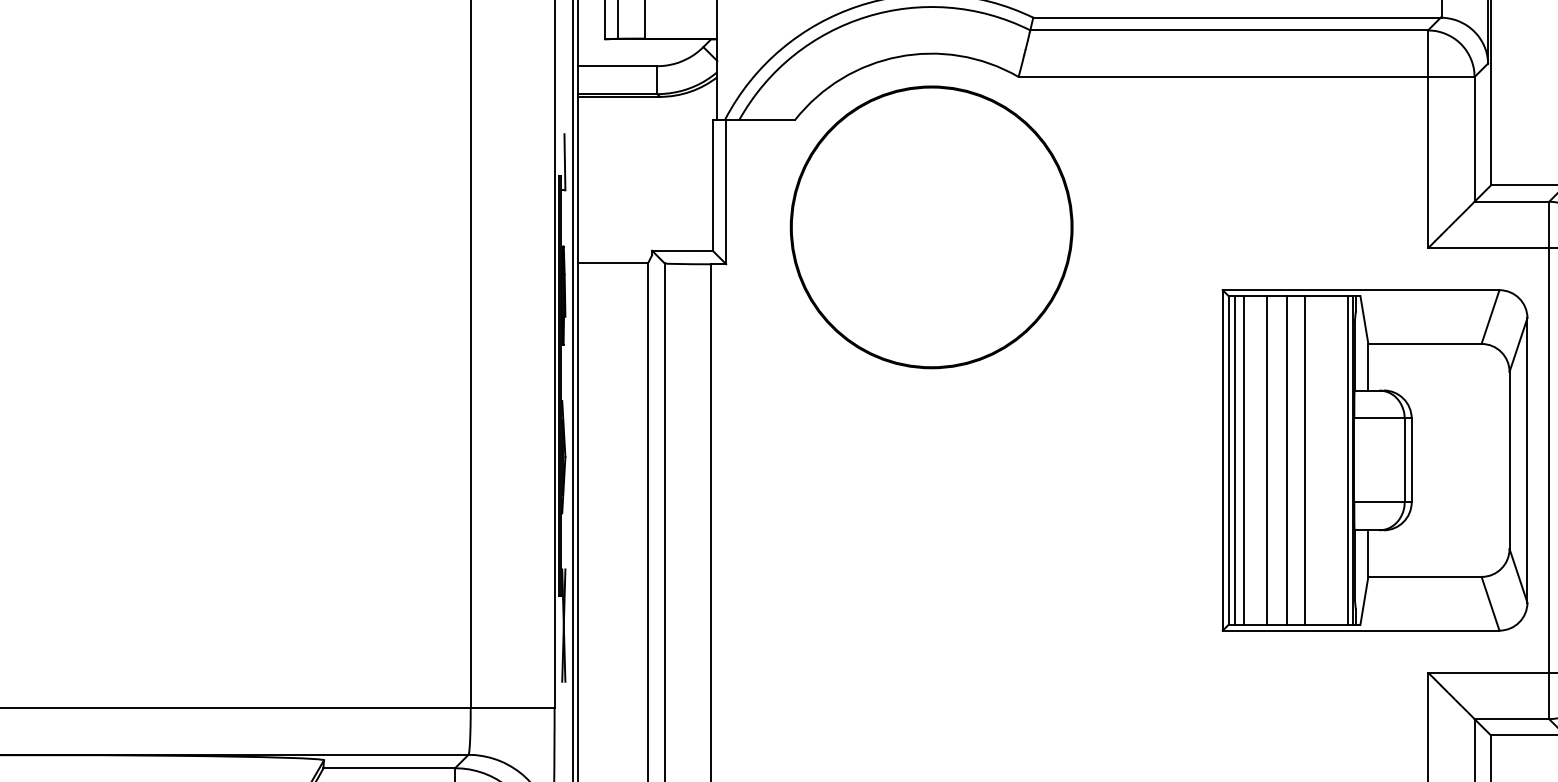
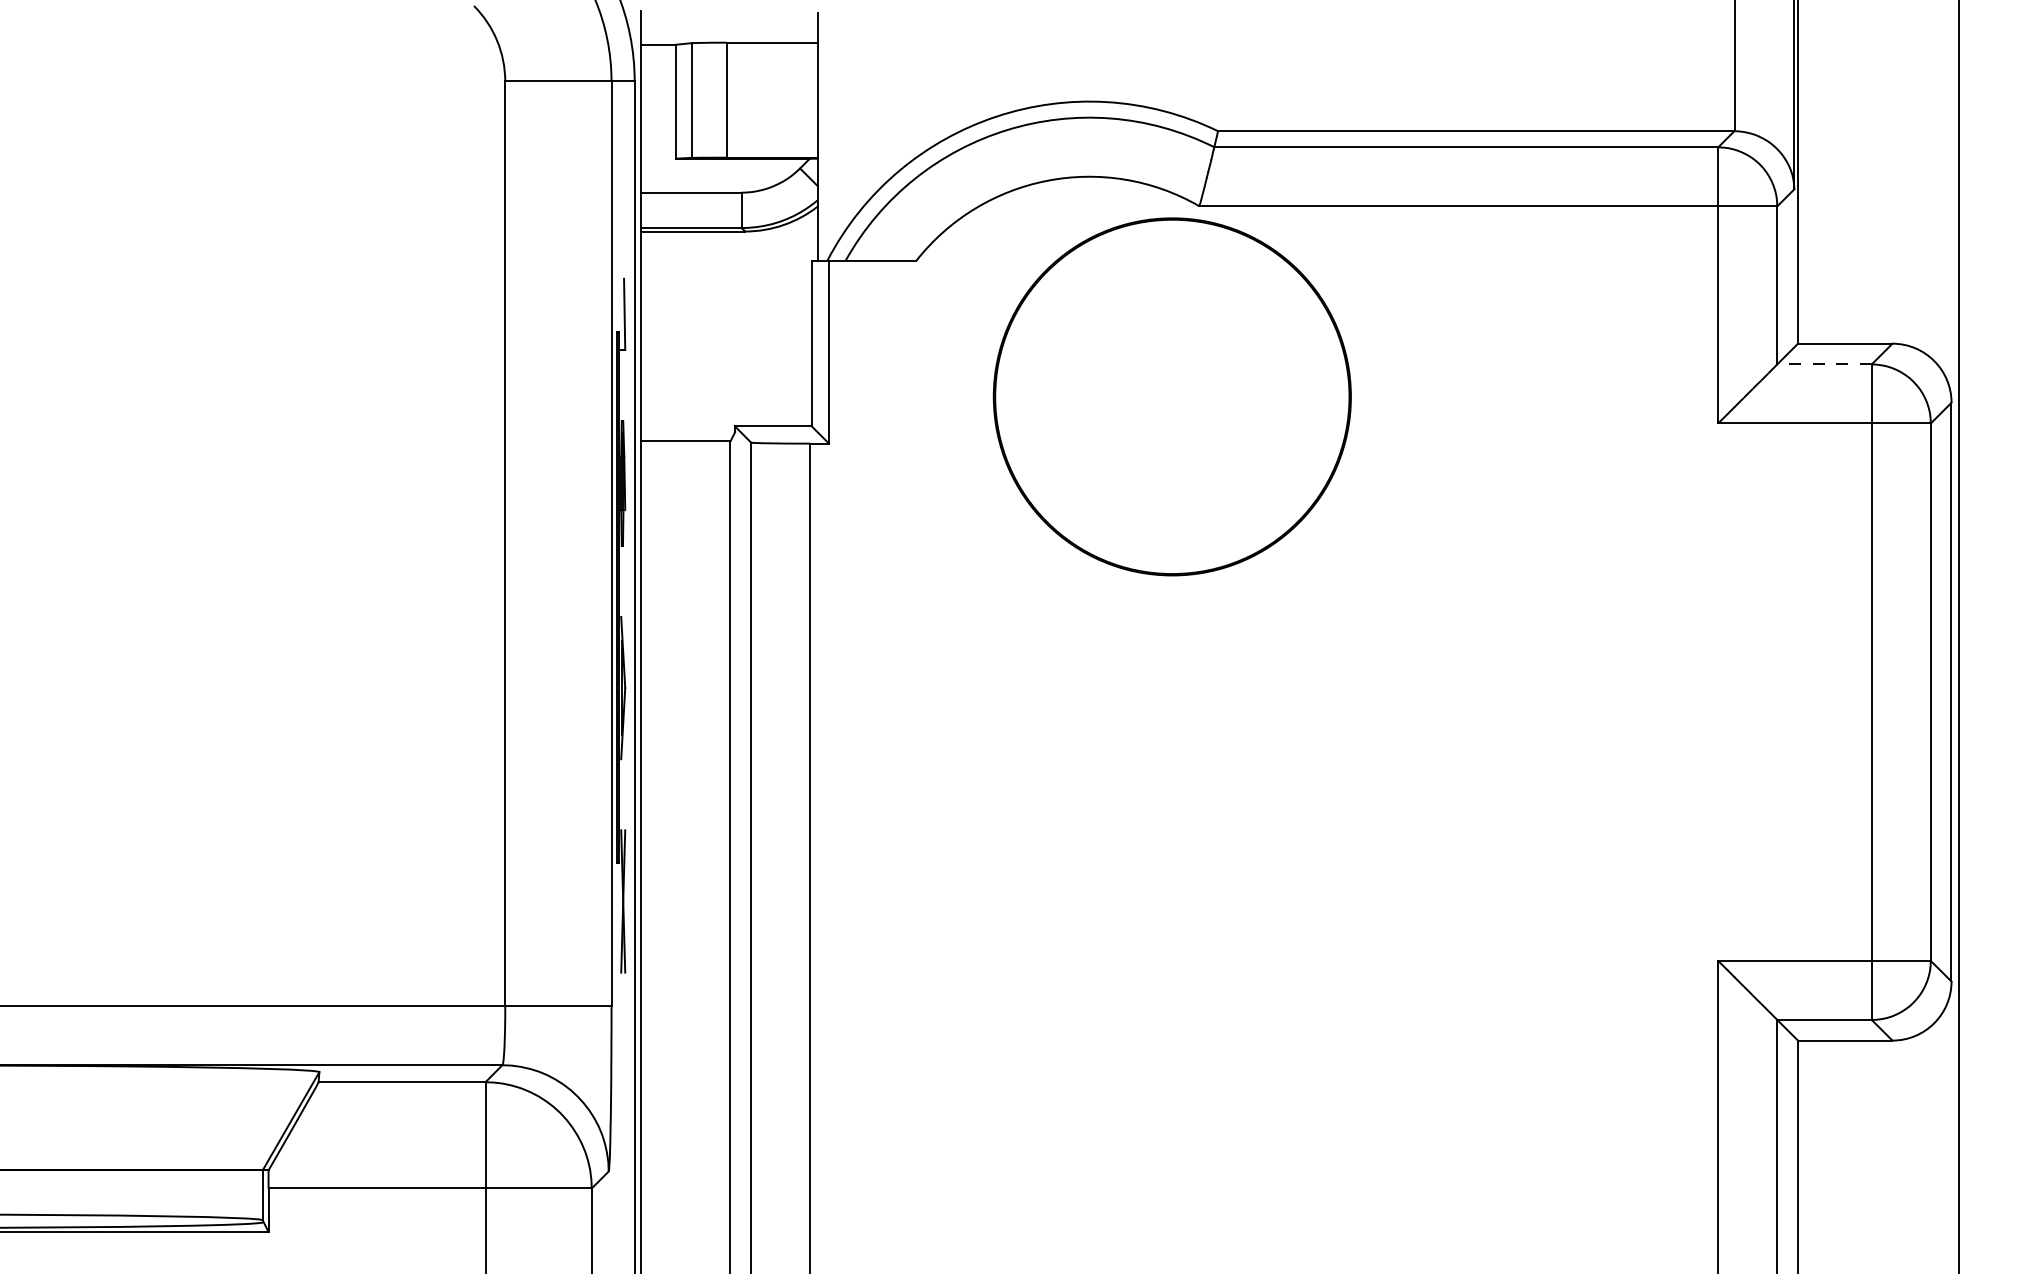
line: (1511, 201) -> (1824, 364), solid -> dashed
part: (931, 227) -> (1171, 396), moved
part: (1375, 459) -> (1651, 691), removed

